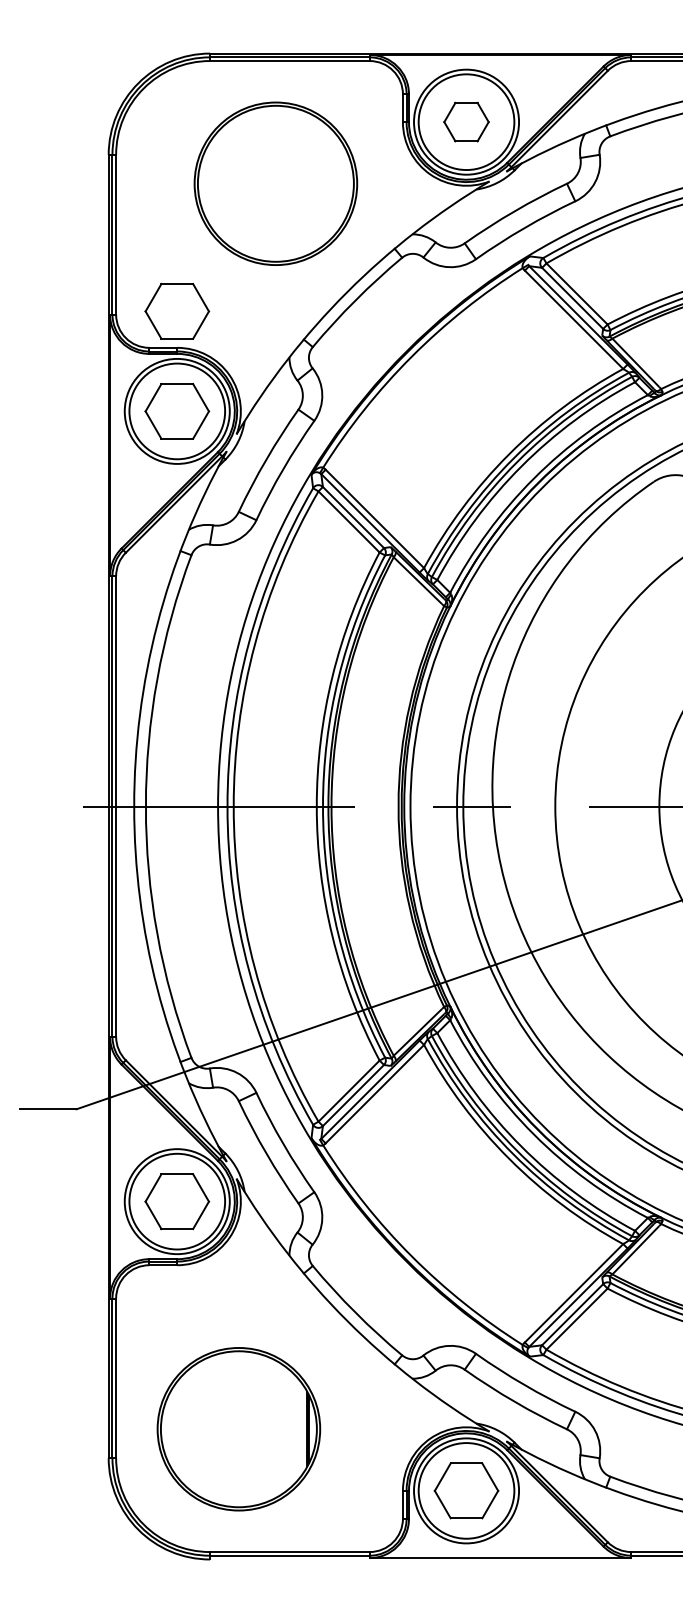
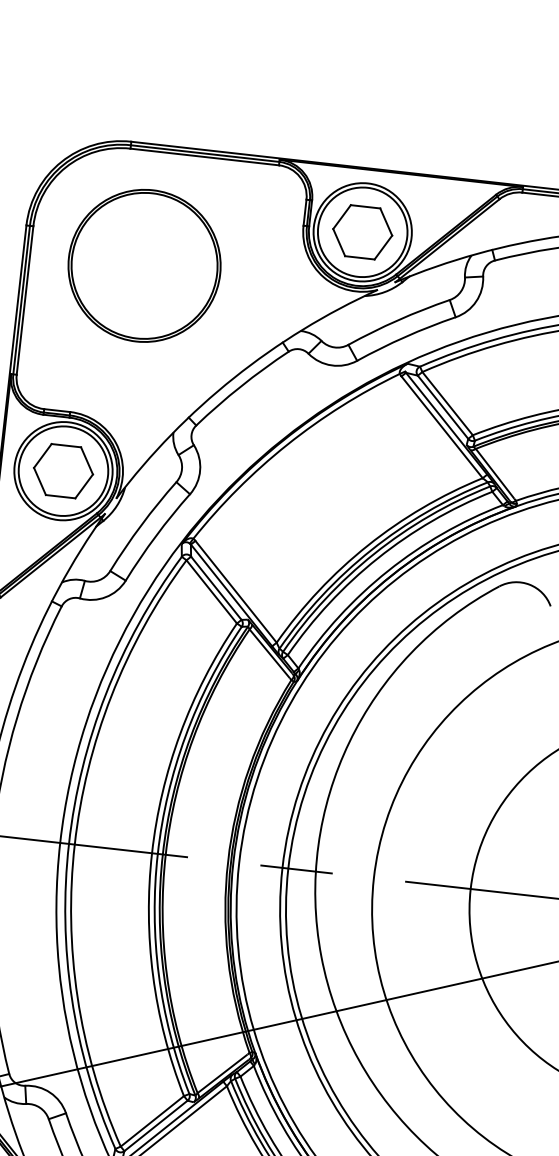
part: (466, 121) -> (362, 231), size x1.43
part: (275, 183) -> (144, 265), moved
part: (177, 311) -> (74, 378), removed

